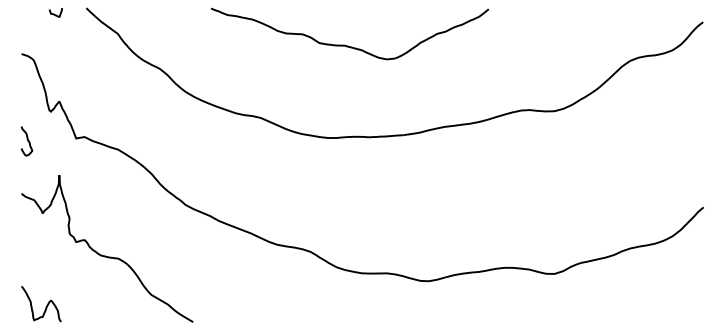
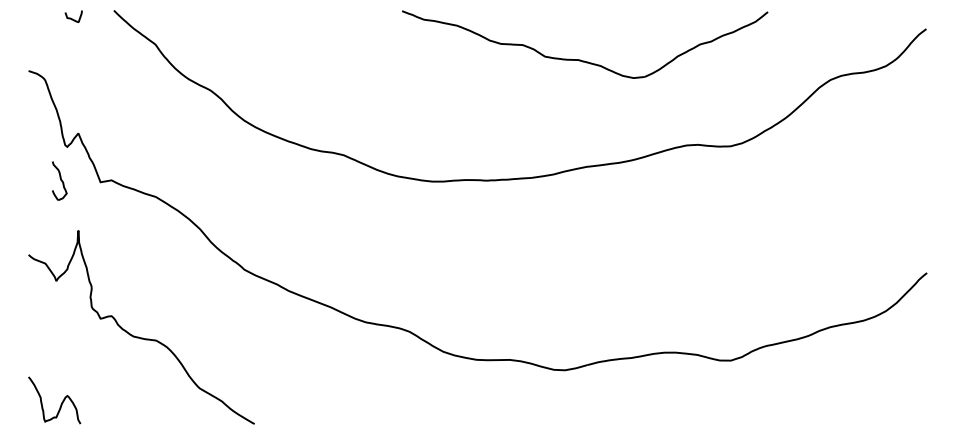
part: (346, 45) -> (580, 59), moved
part: (26, 140) -> (59, 180), moved

